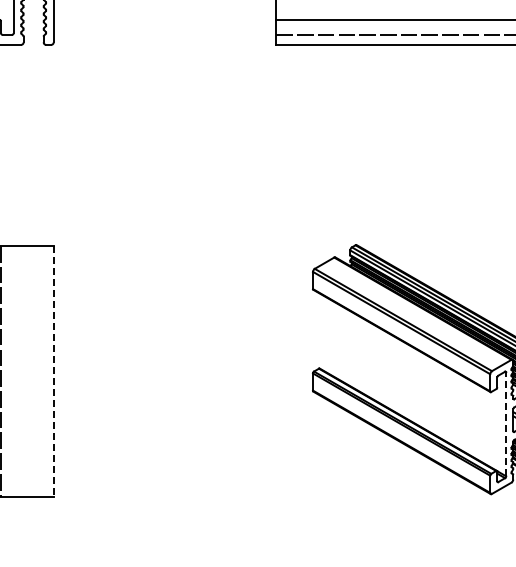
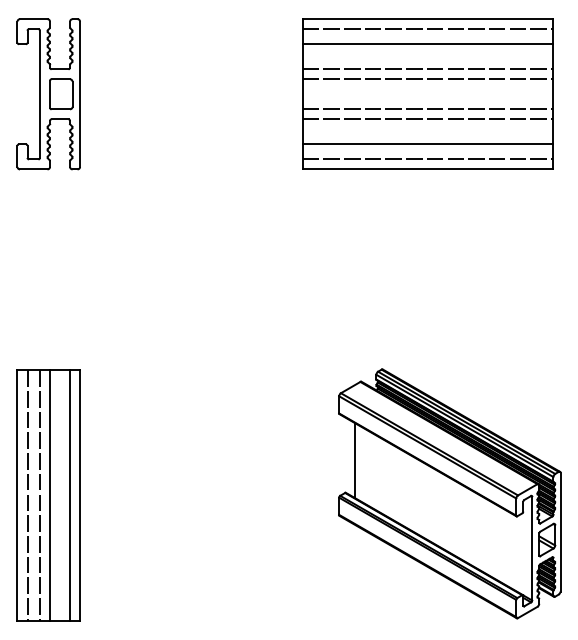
line: (329, 336) -> (355, 460), added
line: (14, 371) -> (40, 495), added
line: (24, 371) -> (50, 495), added
line: (44, 371) -> (70, 495), added
line: (54, 372) -> (80, 496), dashed -> solid
line: (506, 424) -> (532, 548), dashed -> solid

